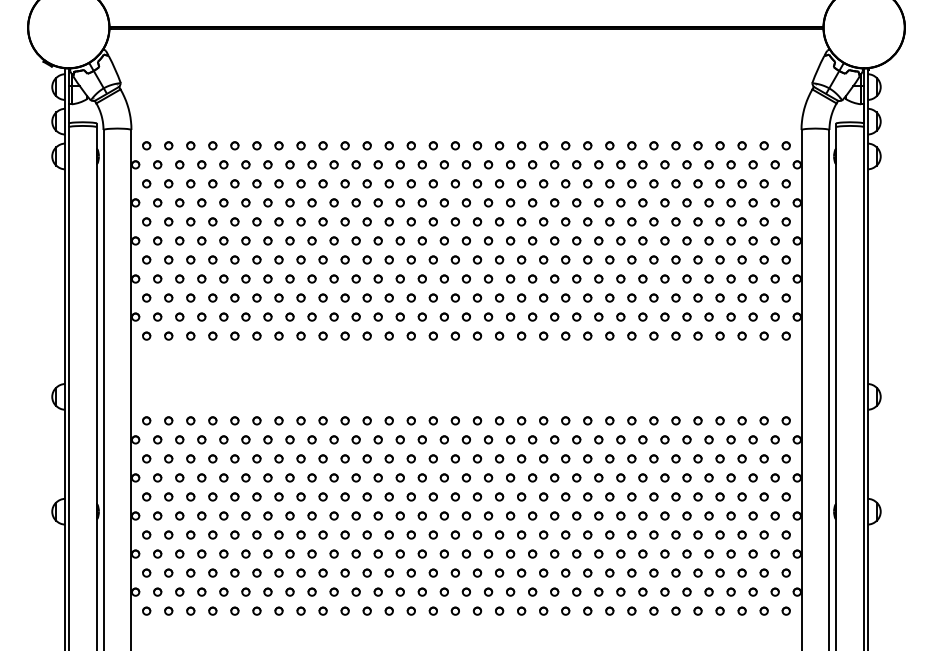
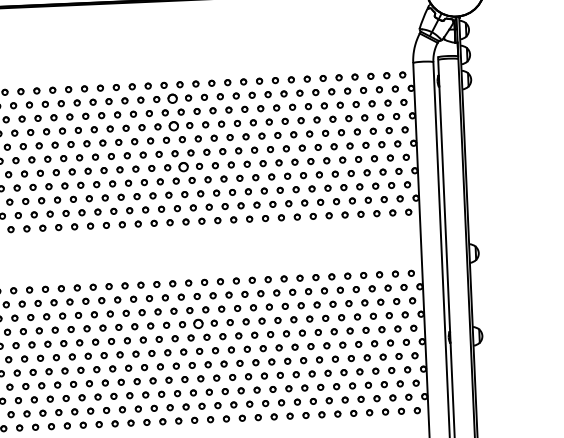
part: (466, 164) -> (172, 98), size x1.6
part: (466, 202) -> (173, 125), size x1.6
part: (477, 259) -> (183, 166), size x1.6
part: (488, 477) -> (198, 323), size x1.6

